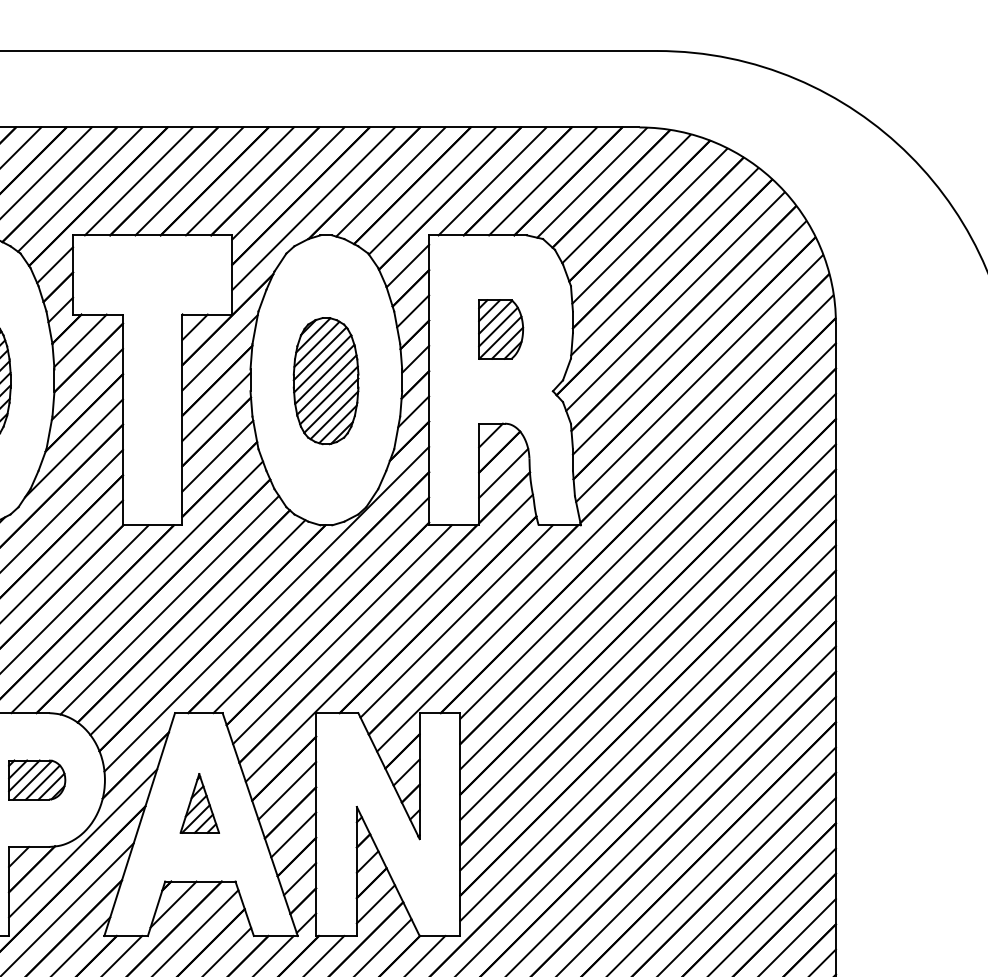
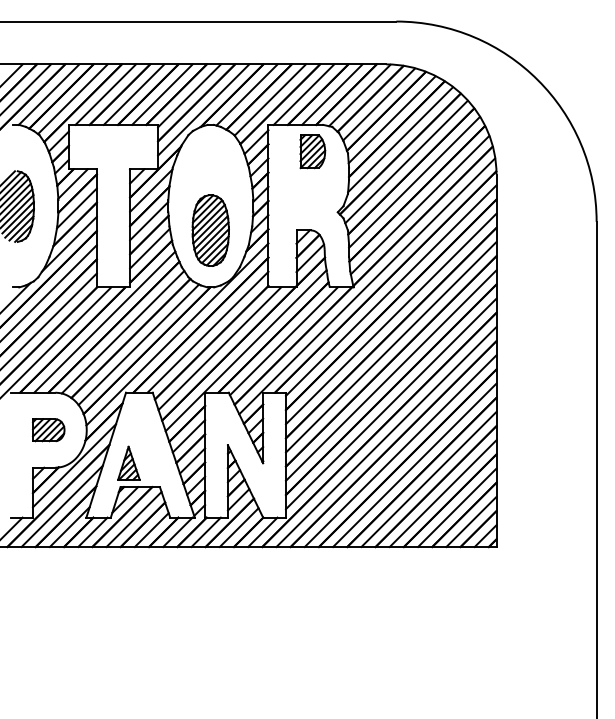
part: (500, 329) -> (312, 151), moved
part: (325, 380) -> (210, 230), moved
part: (199, 801) -> (128, 462), moved

